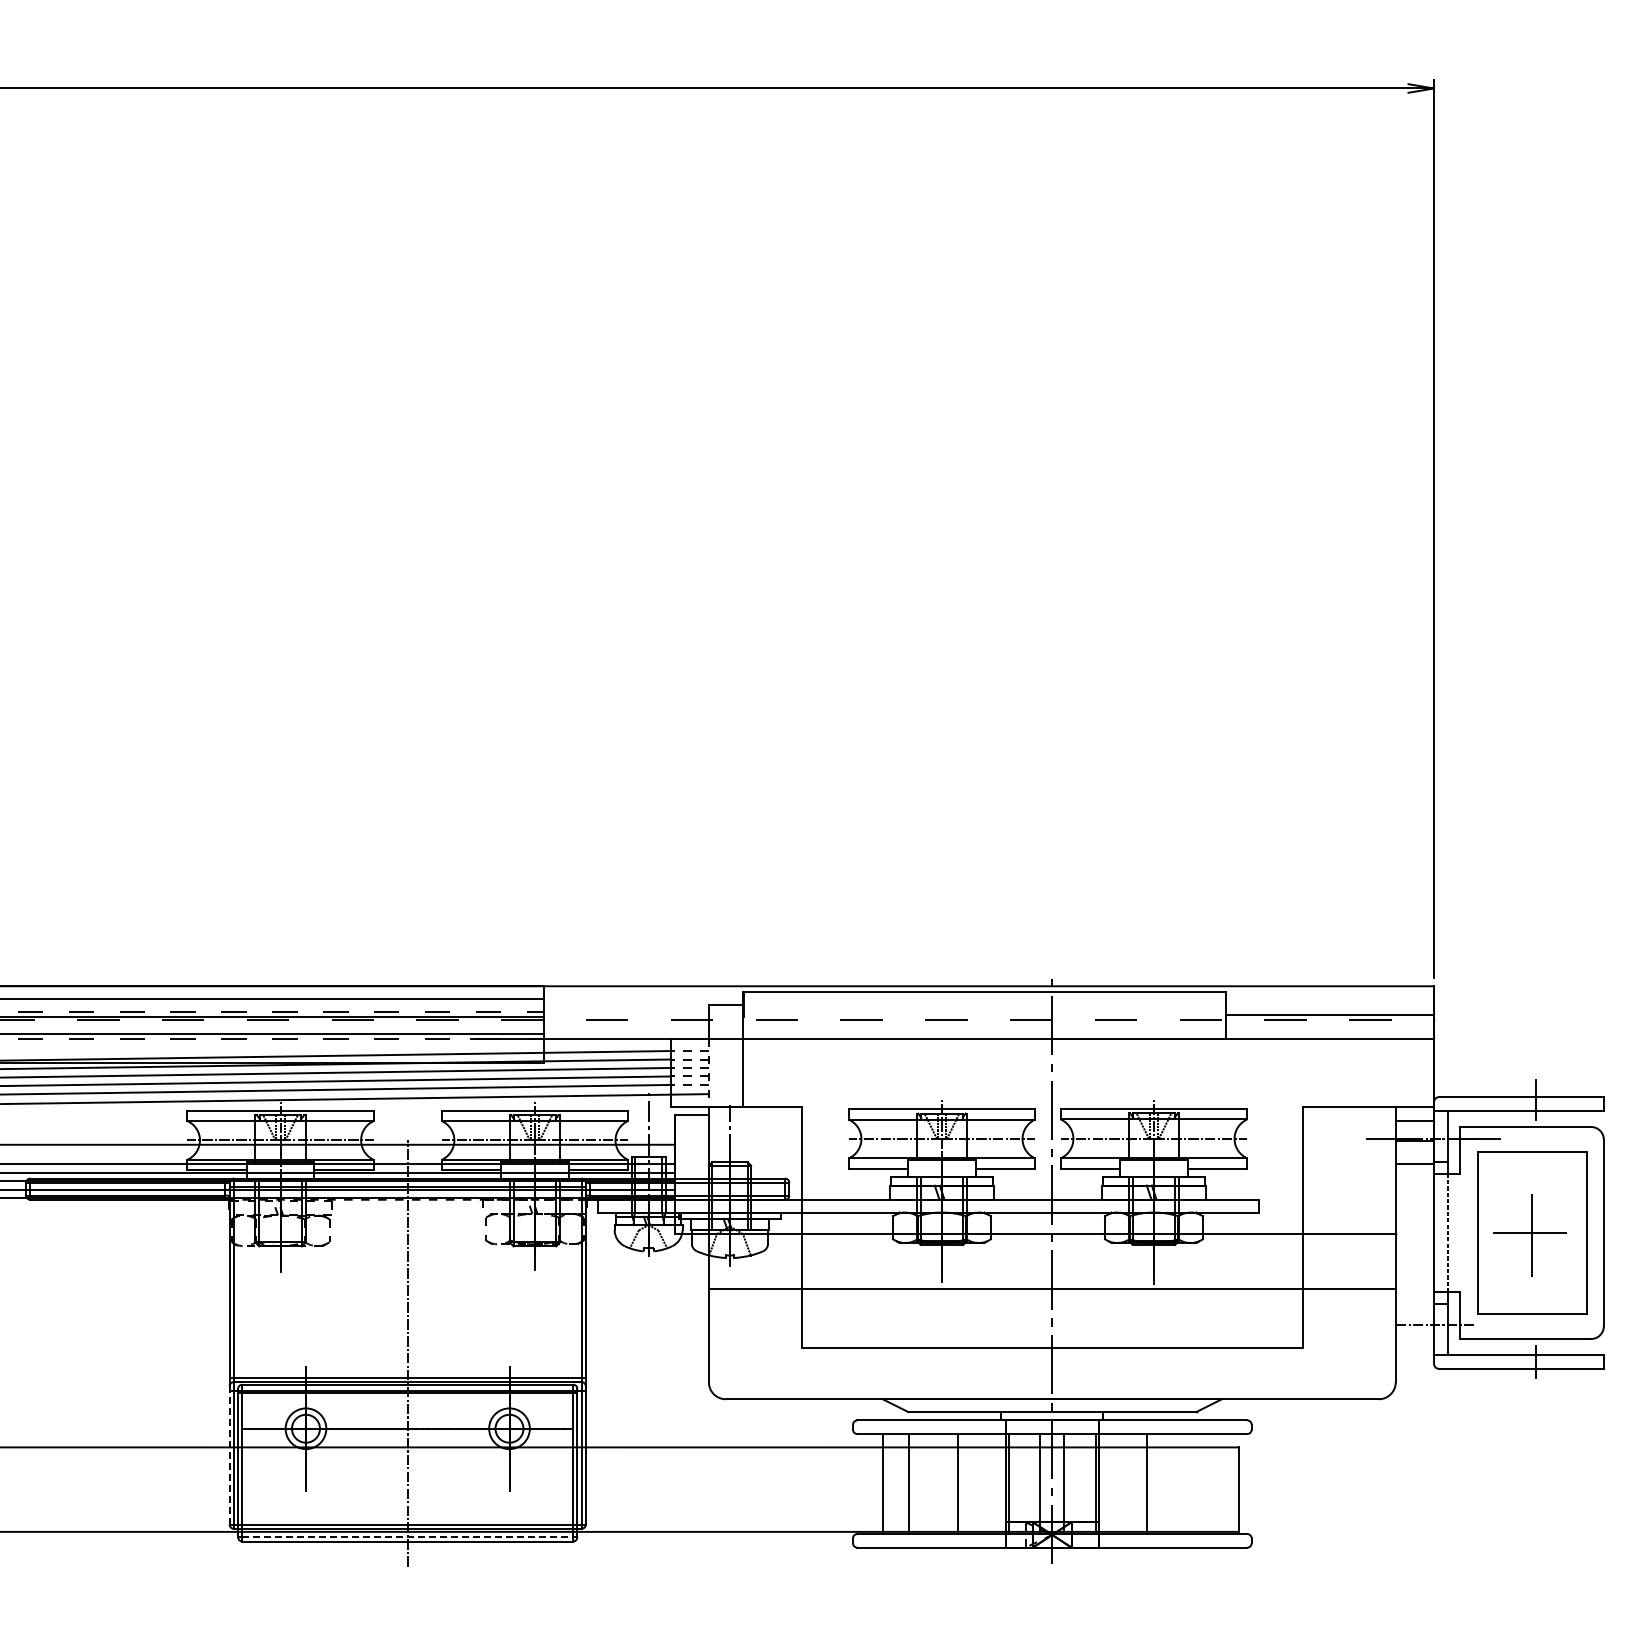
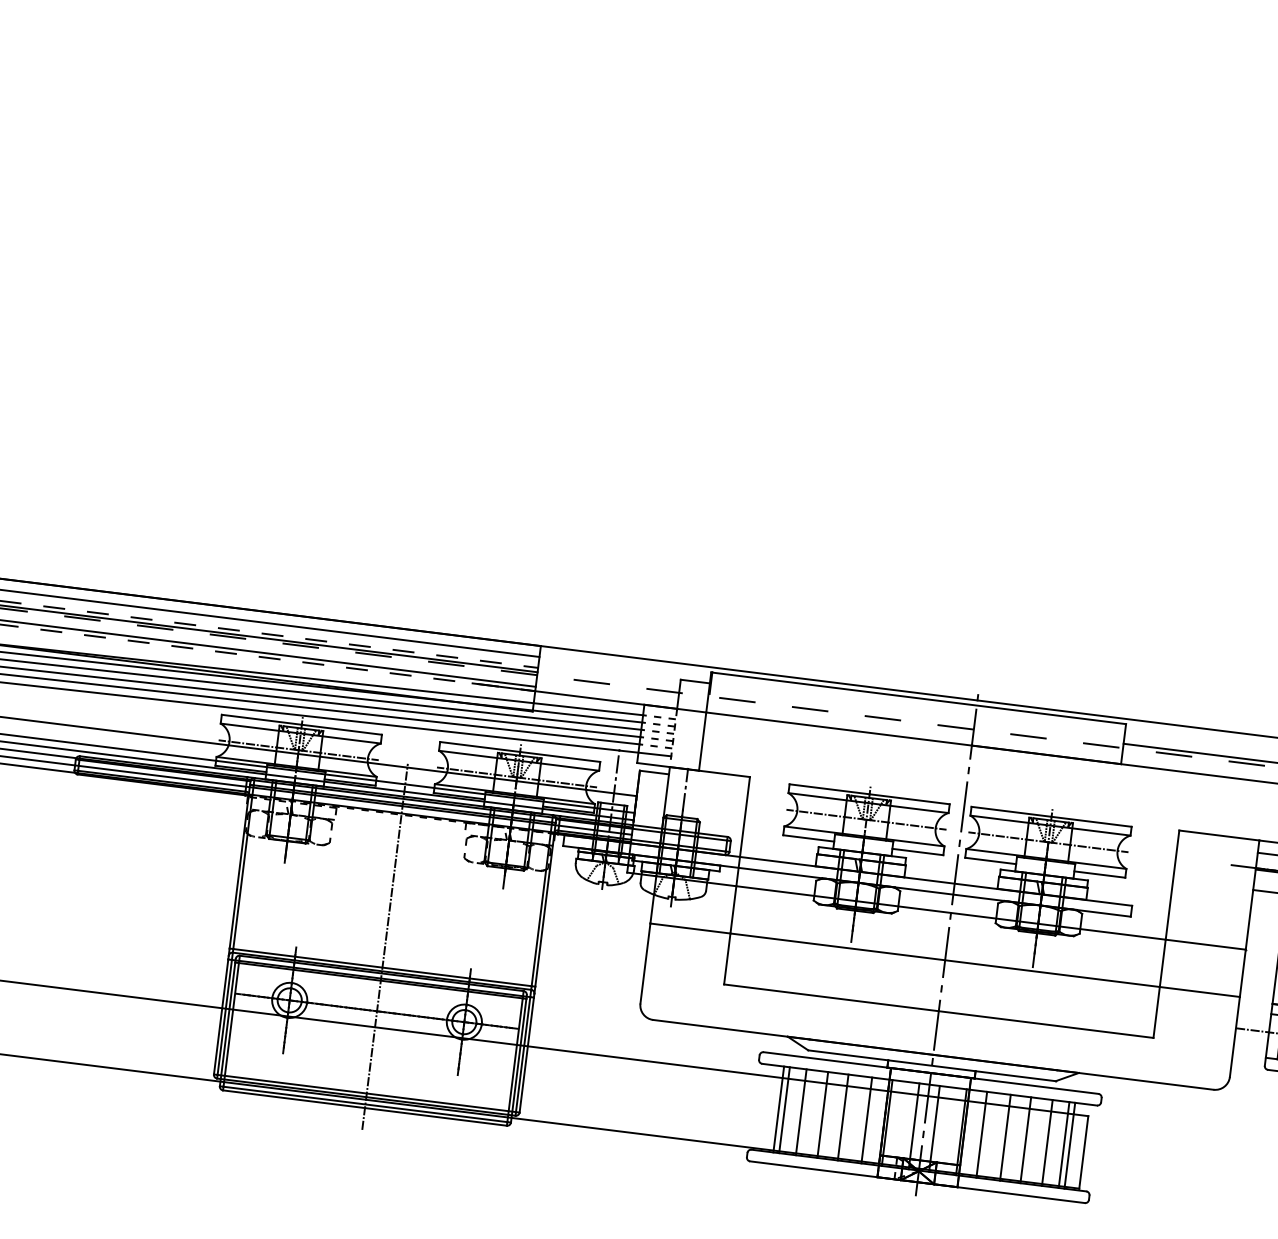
line: (229, 1457) -> (221, 1016), dashed -> solid
line: (889, 1484) -> (784, 1110), added
line: (934, 1484) -> (823, 1115), added
line: (985, 1484) -> (866, 1120), added
line: (1119, 1484) -> (981, 1135), added
line: (1170, 1484) -> (1025, 1140), added
line: (1195, 1484) -> (1047, 1143), added
line: (1215, 1484) -> (1064, 1145), added
line: (1221, 1484) -> (1069, 1146), added
line: (408, 1537) -> (366, 1104), dashed -> solid

